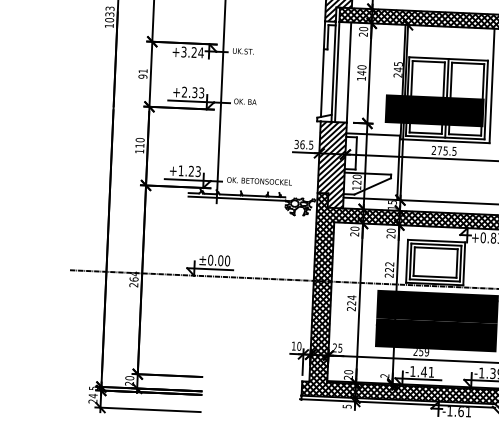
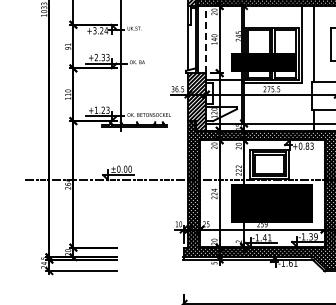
line: (348, 72) -> (205, 39), solid -> dashed
hatch: (299, 206) -> (176, 130), removed

